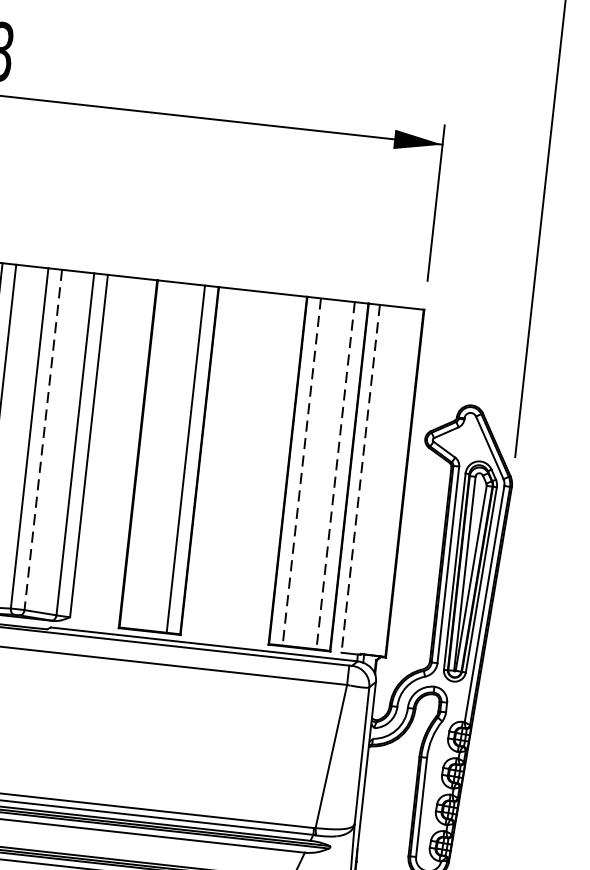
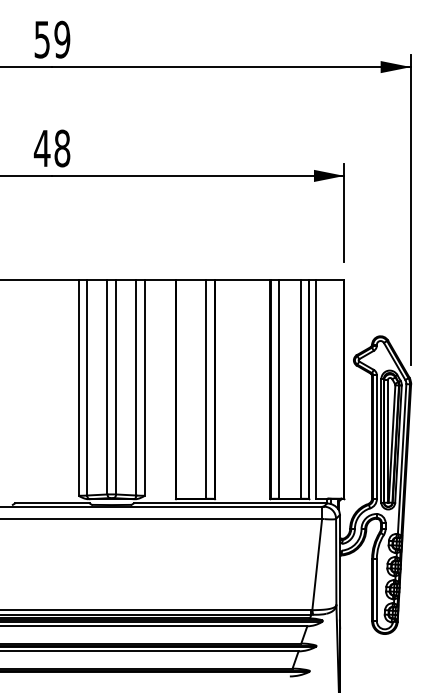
line: (43, 440) -> (116, 387), dashed -> solid
line: (302, 472) -> (279, 389), dashed -> solid
line: (335, 475) -> (300, 389), dashed -> solid
line: (360, 478) -> (316, 389), dashed -> solid

